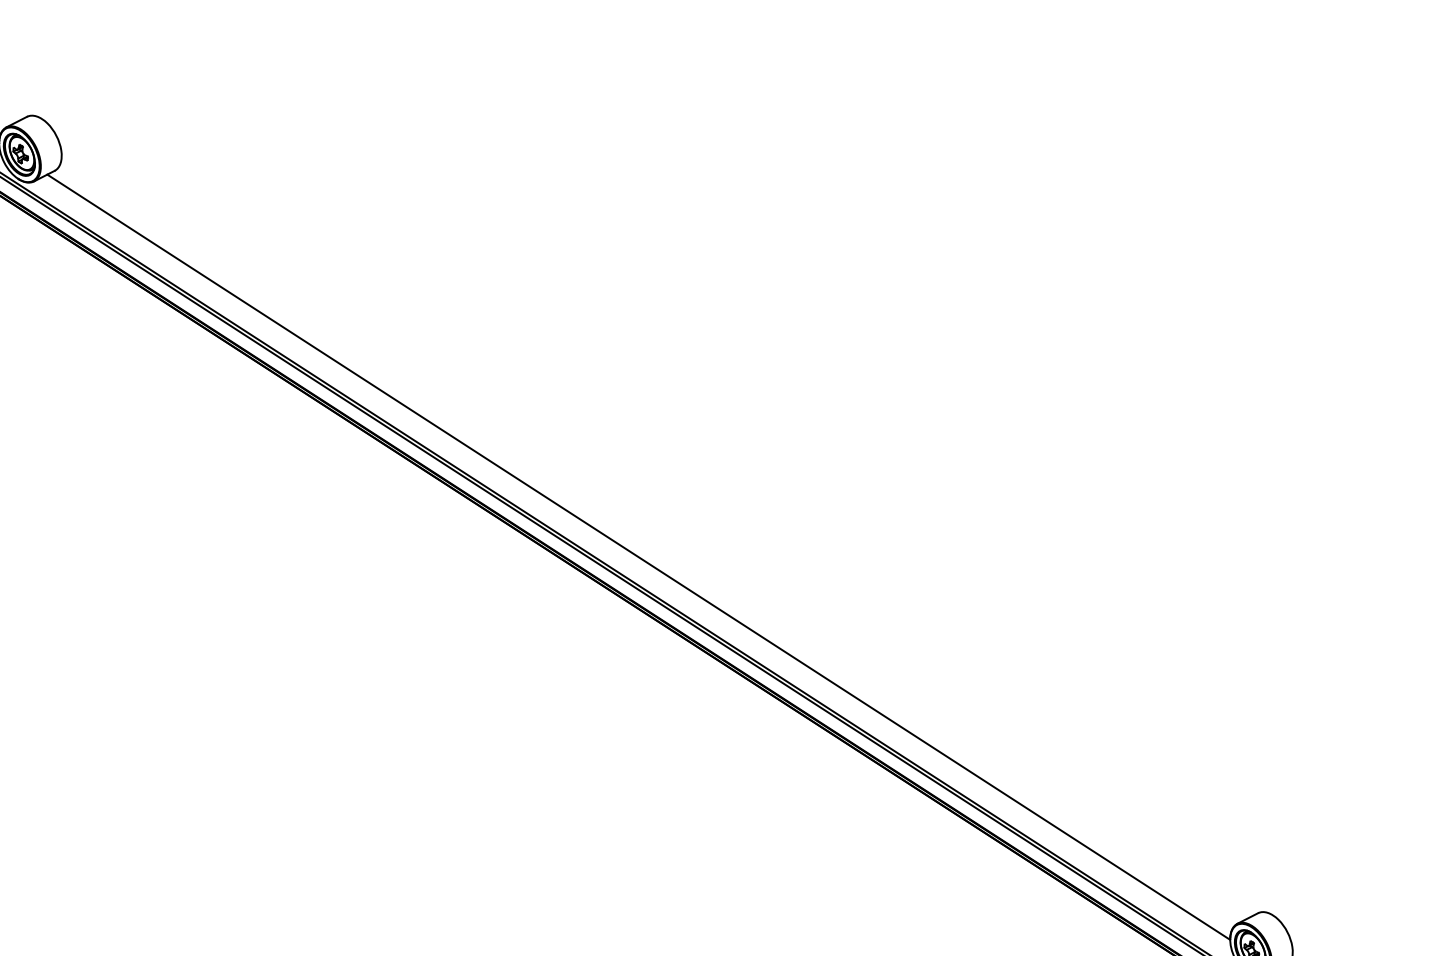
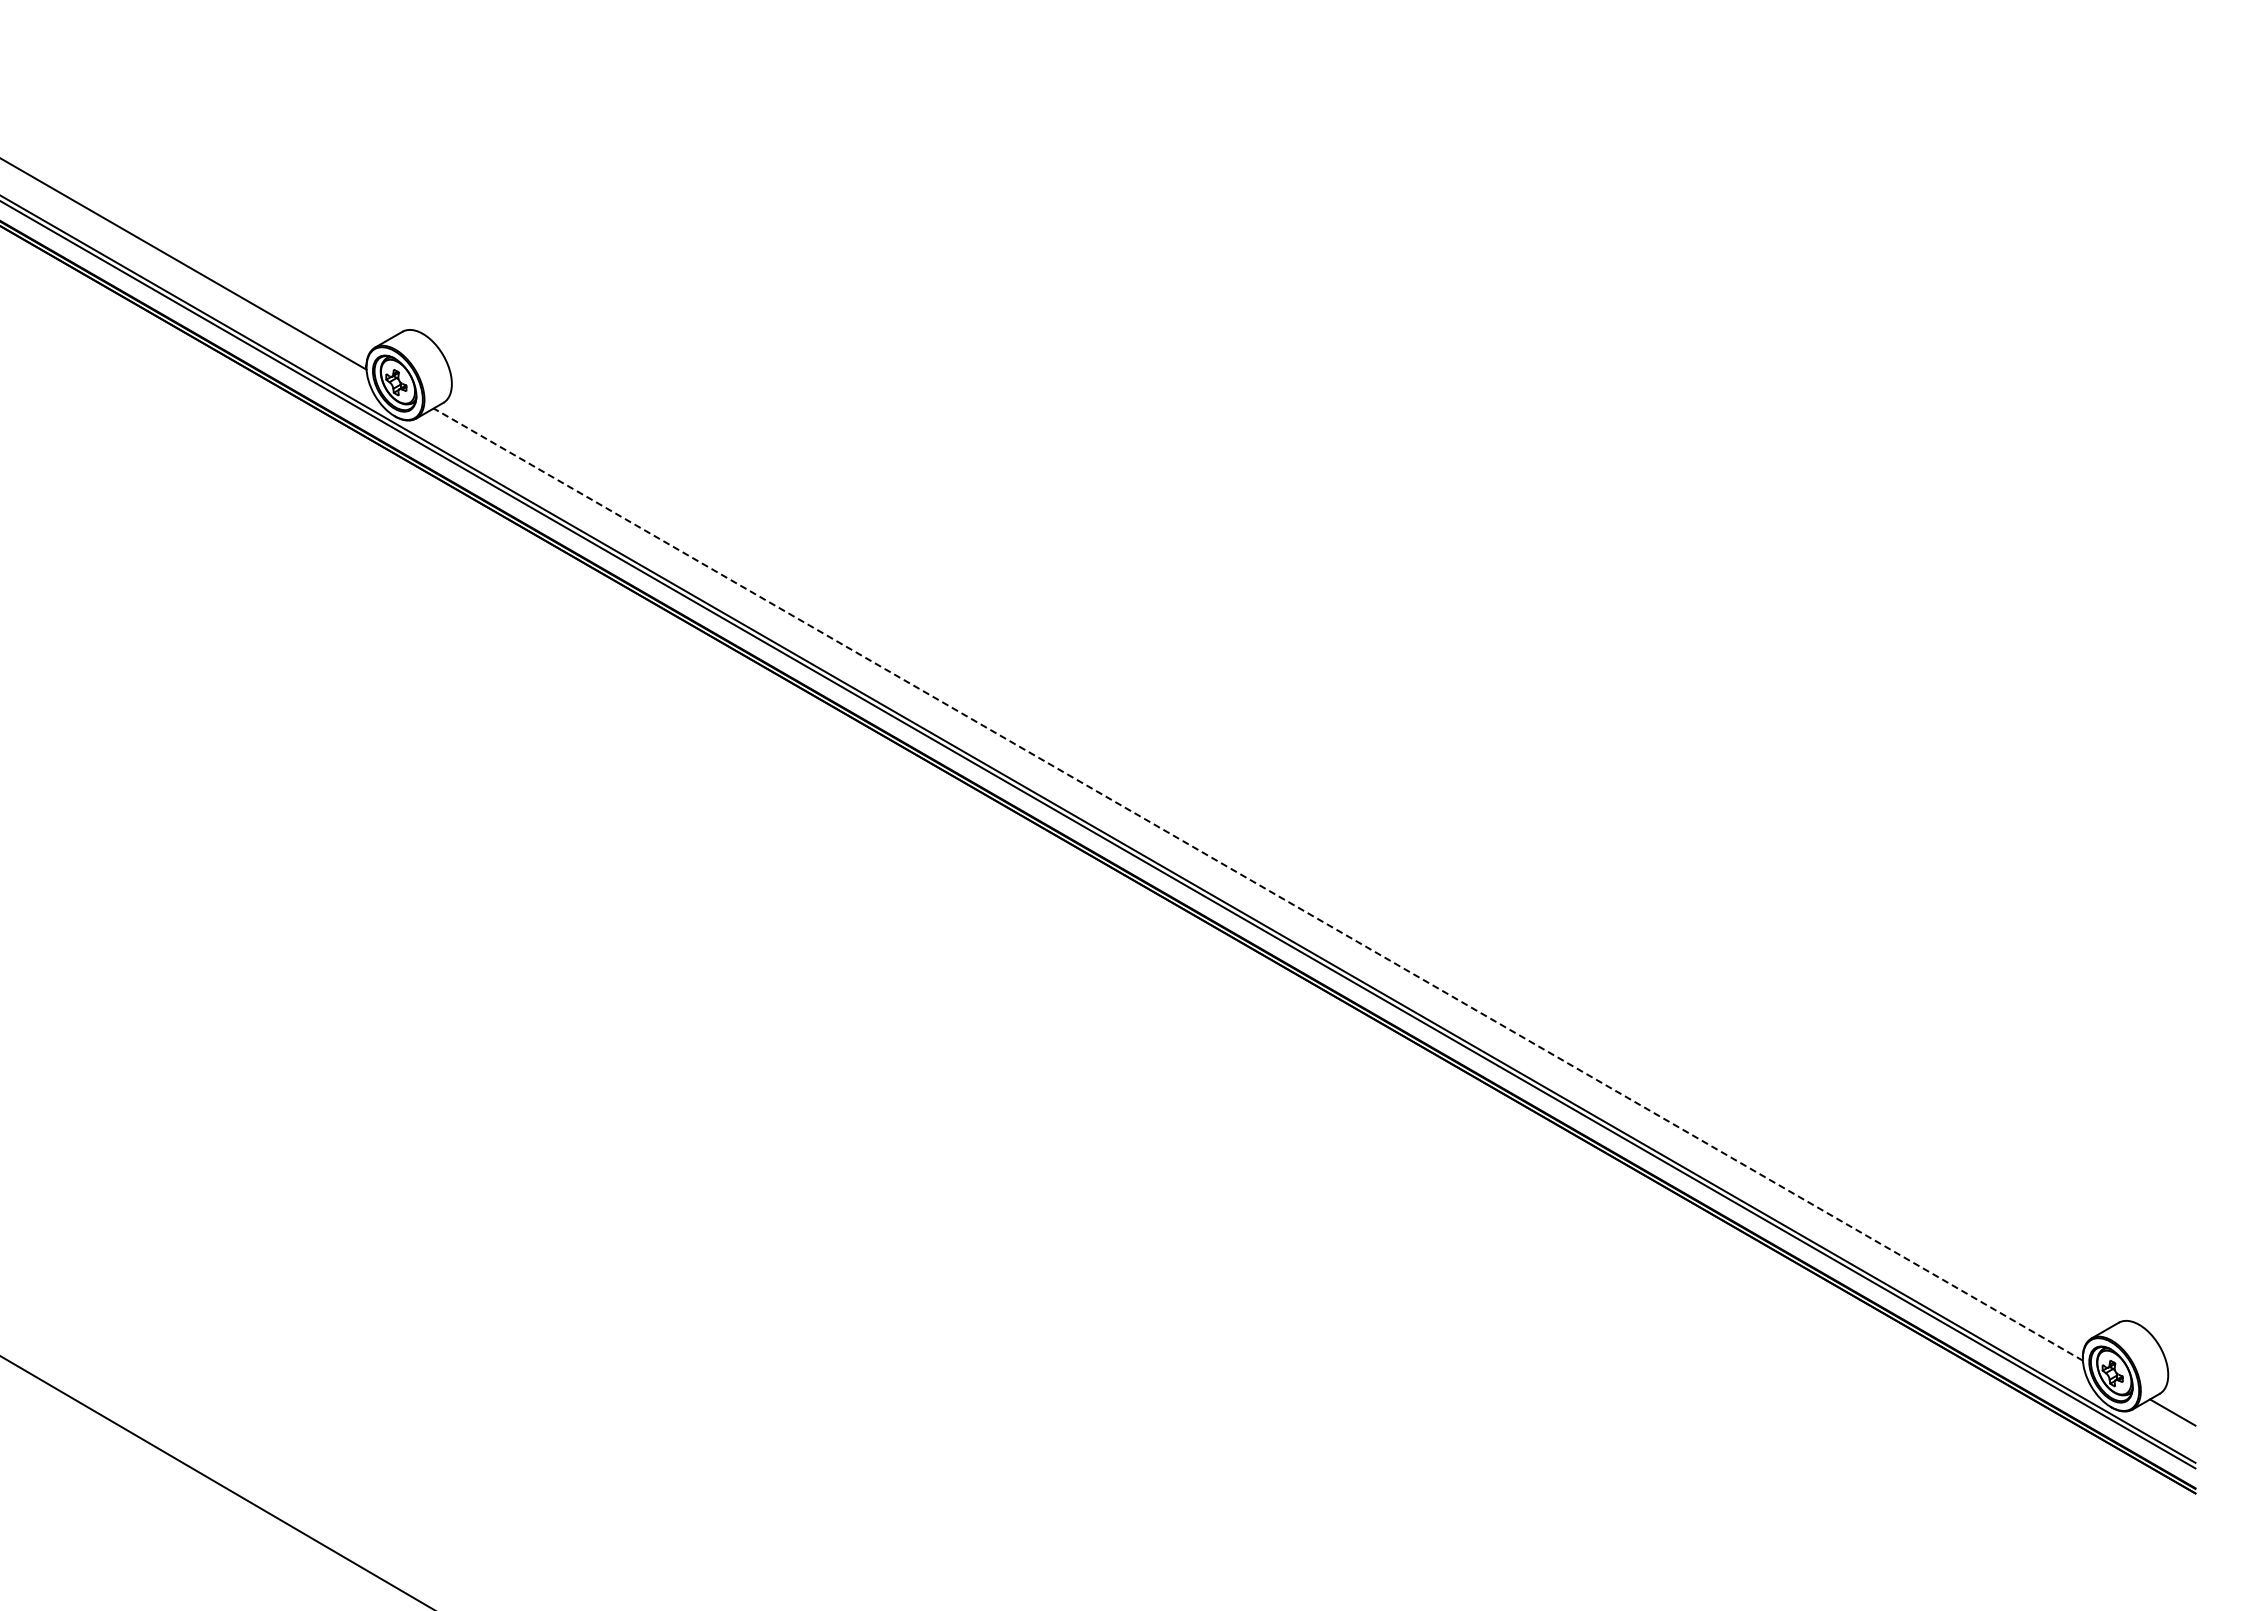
line: (638, 557) -> (1257, 884), solid -> dashed

